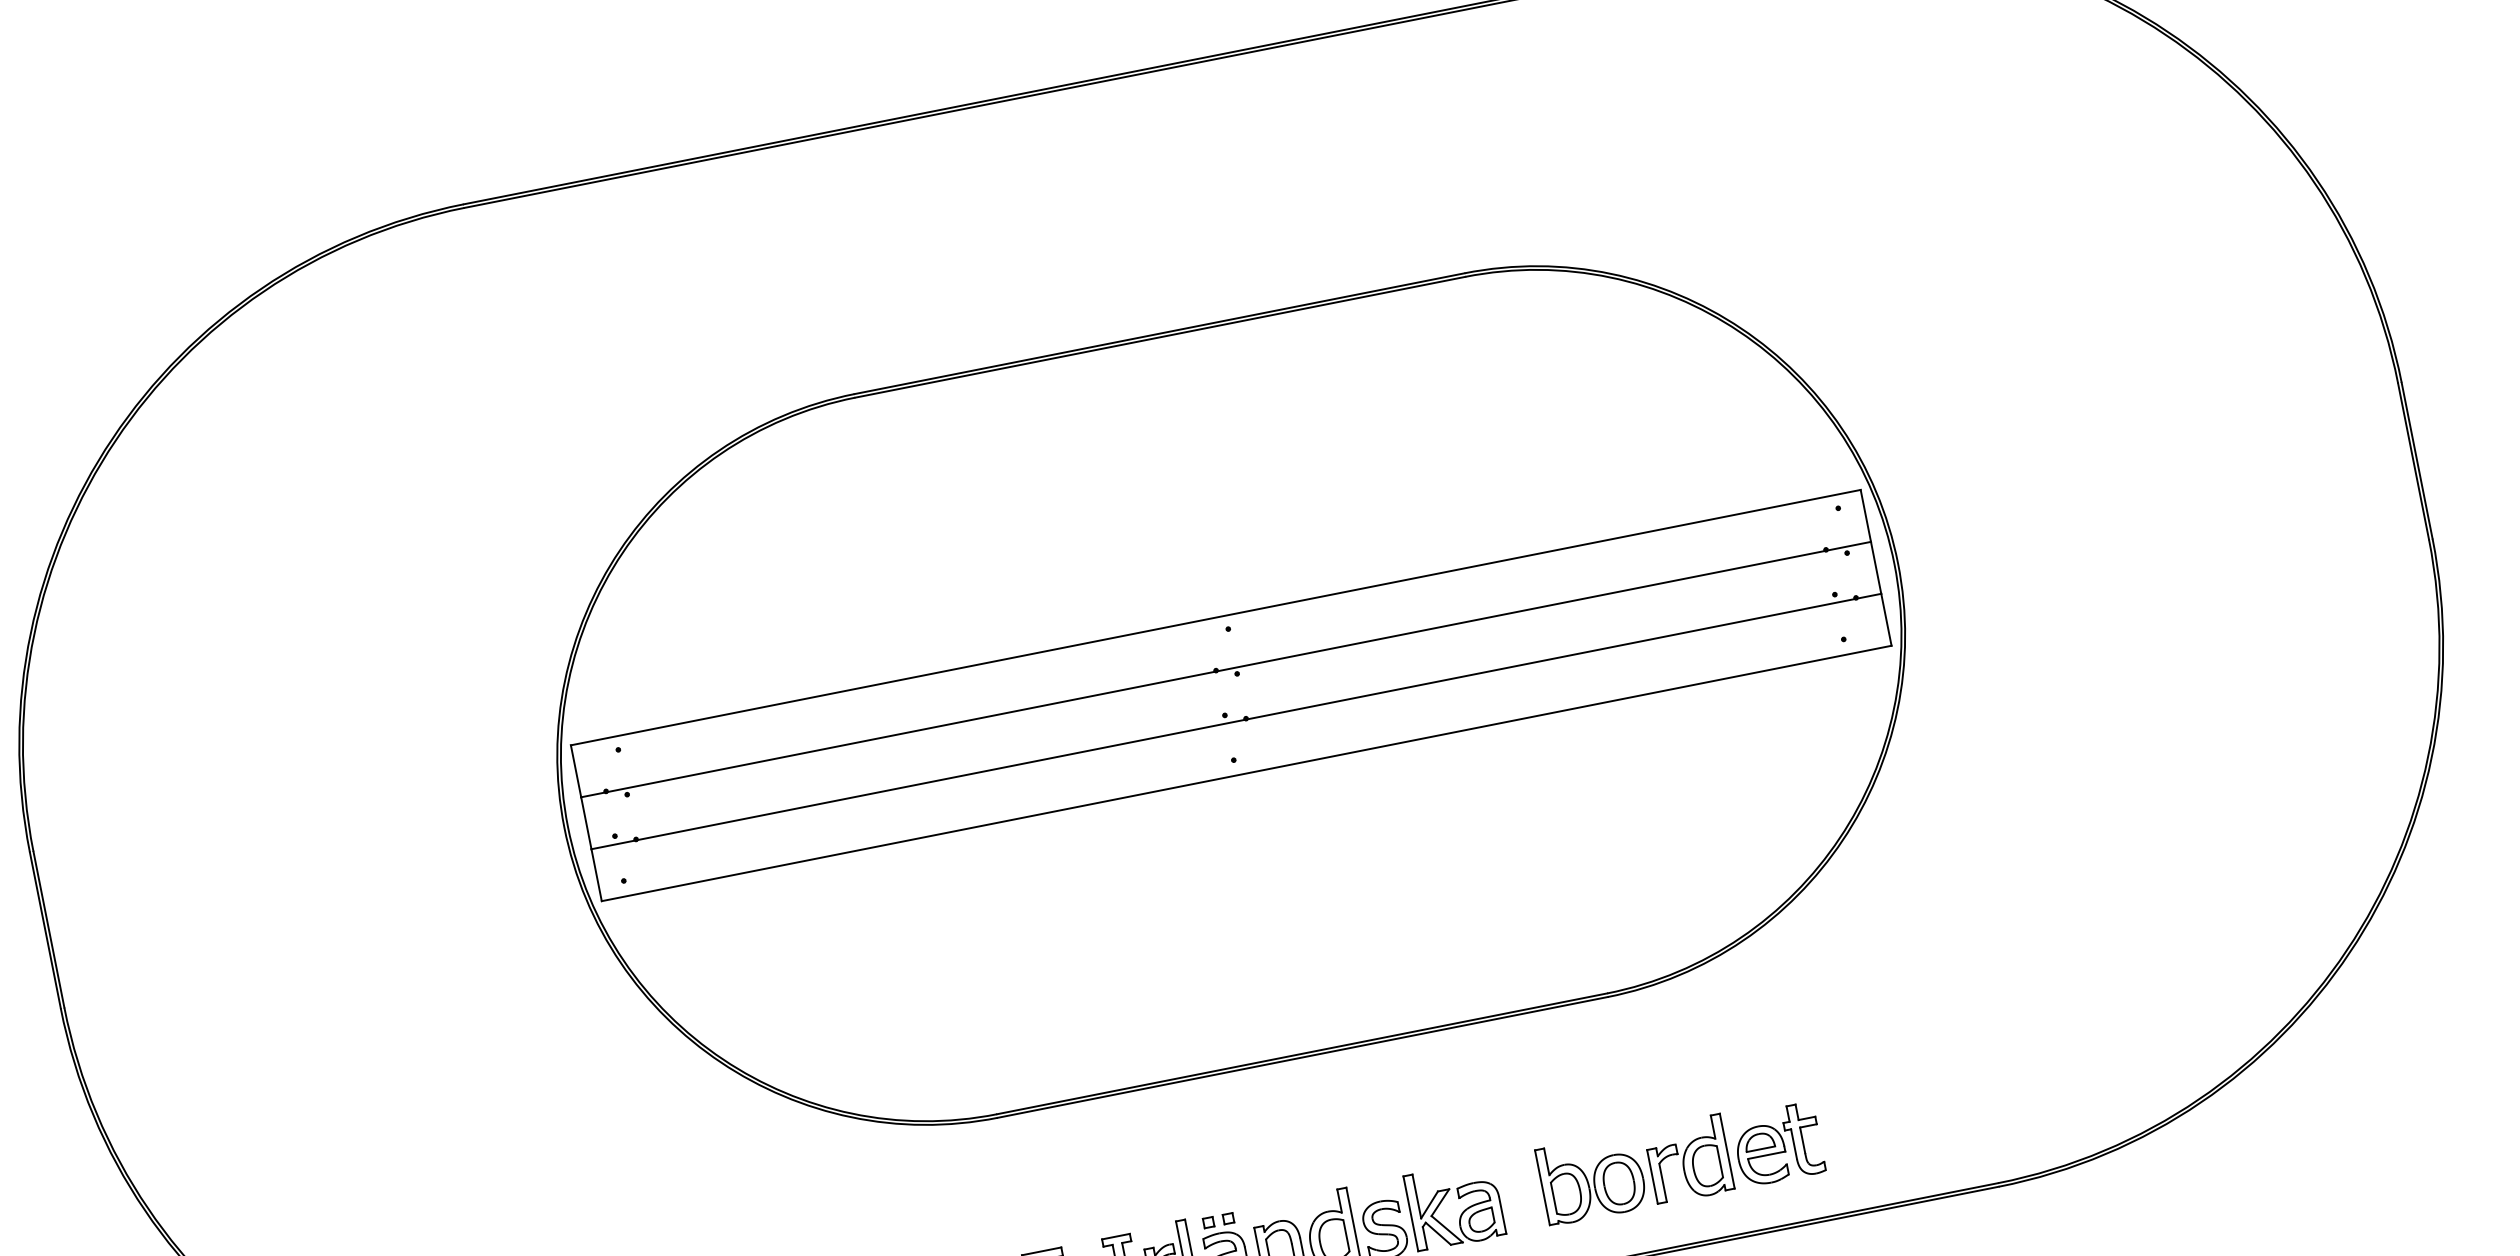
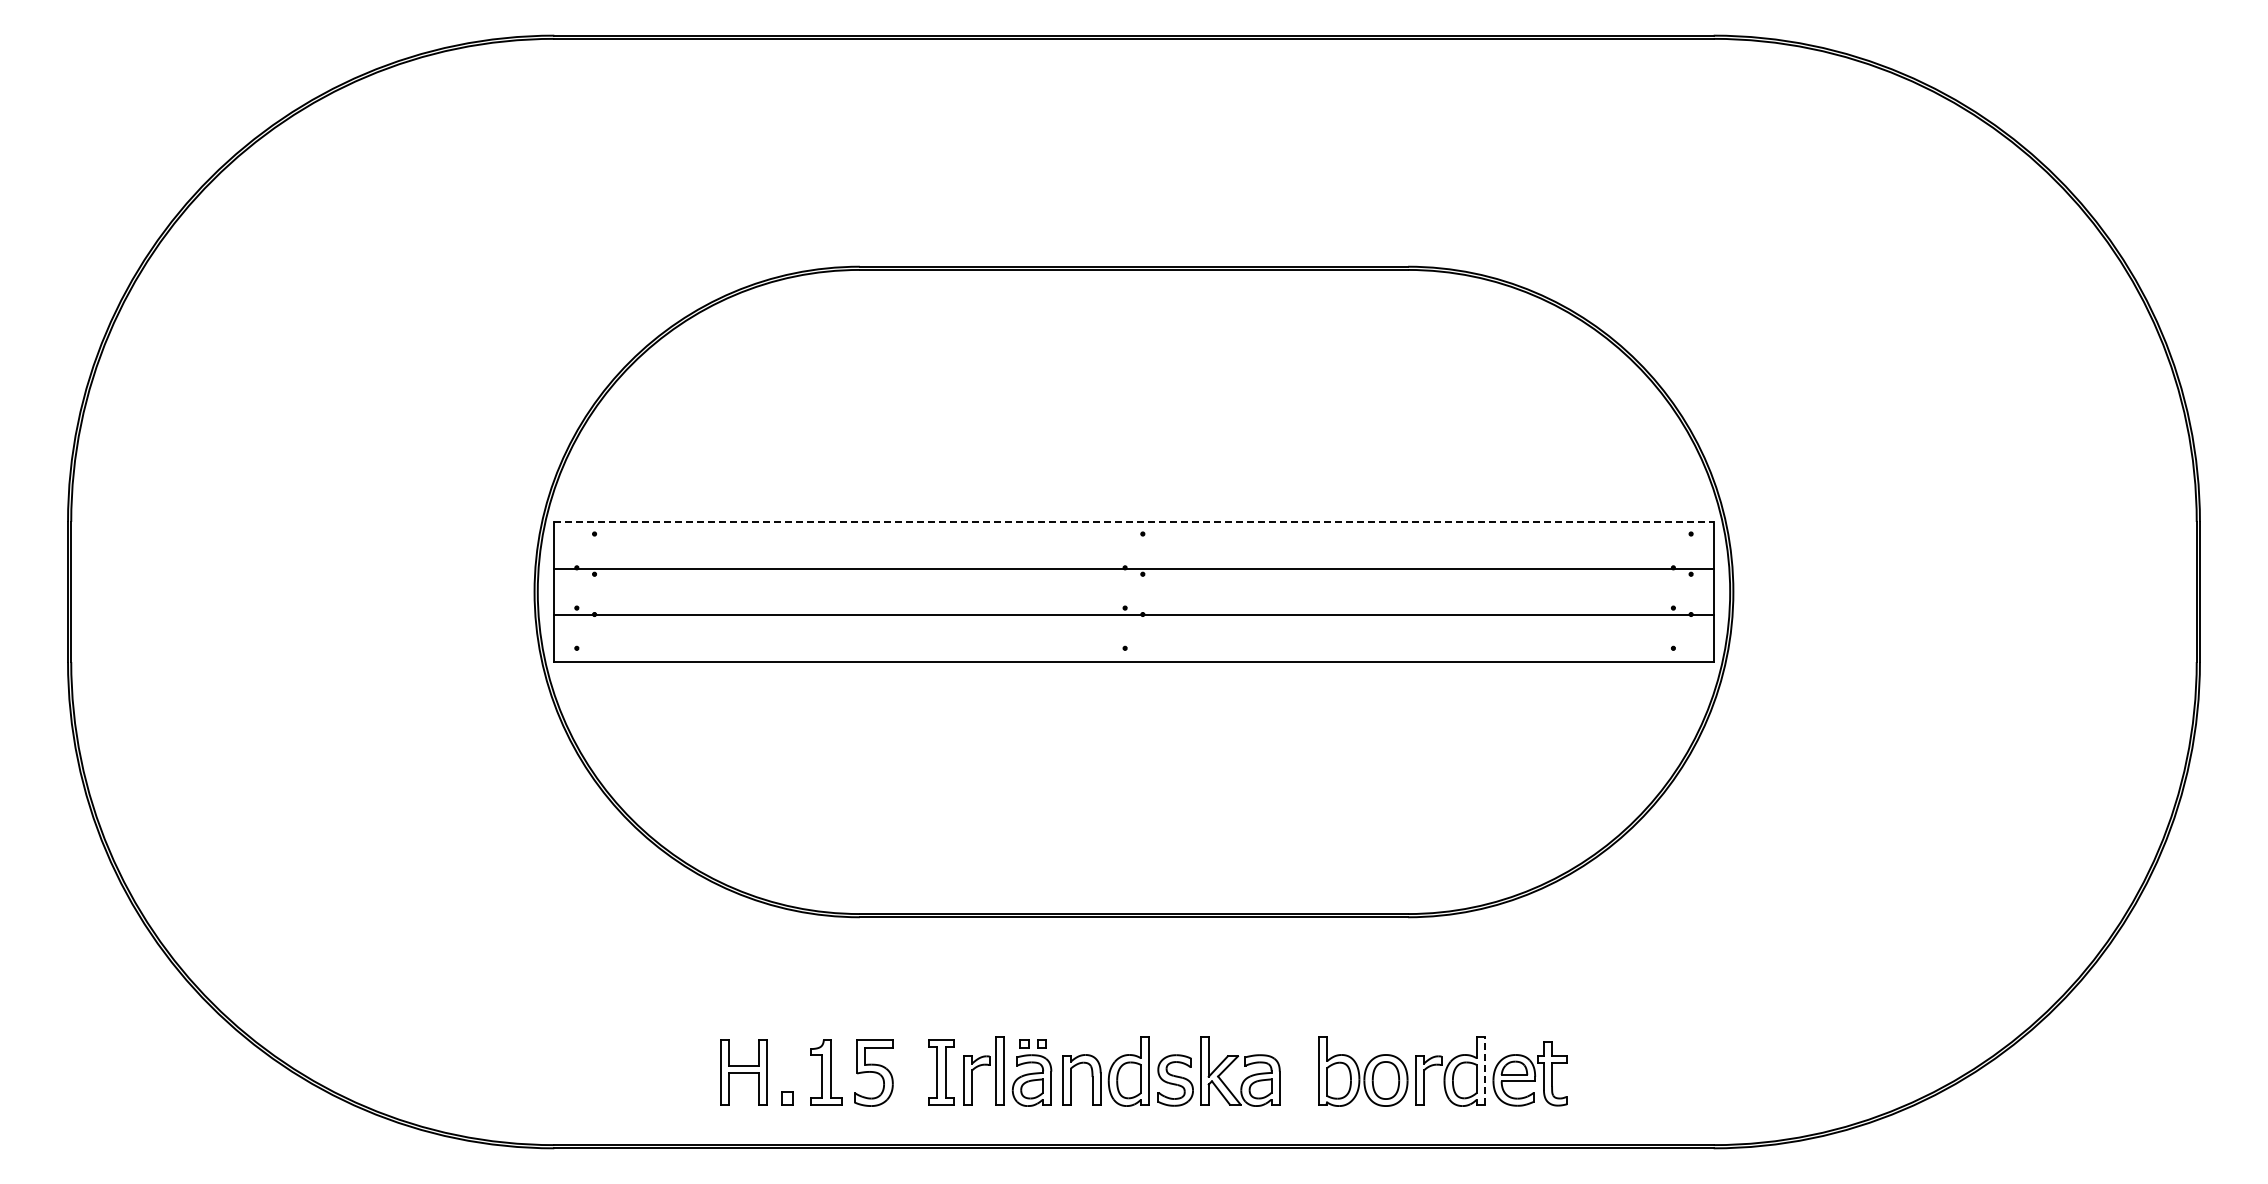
line: (1216, 617) -> (1134, 521), solid -> dashed
line: (1727, 1151) -> (1485, 1071), solid -> dashed

